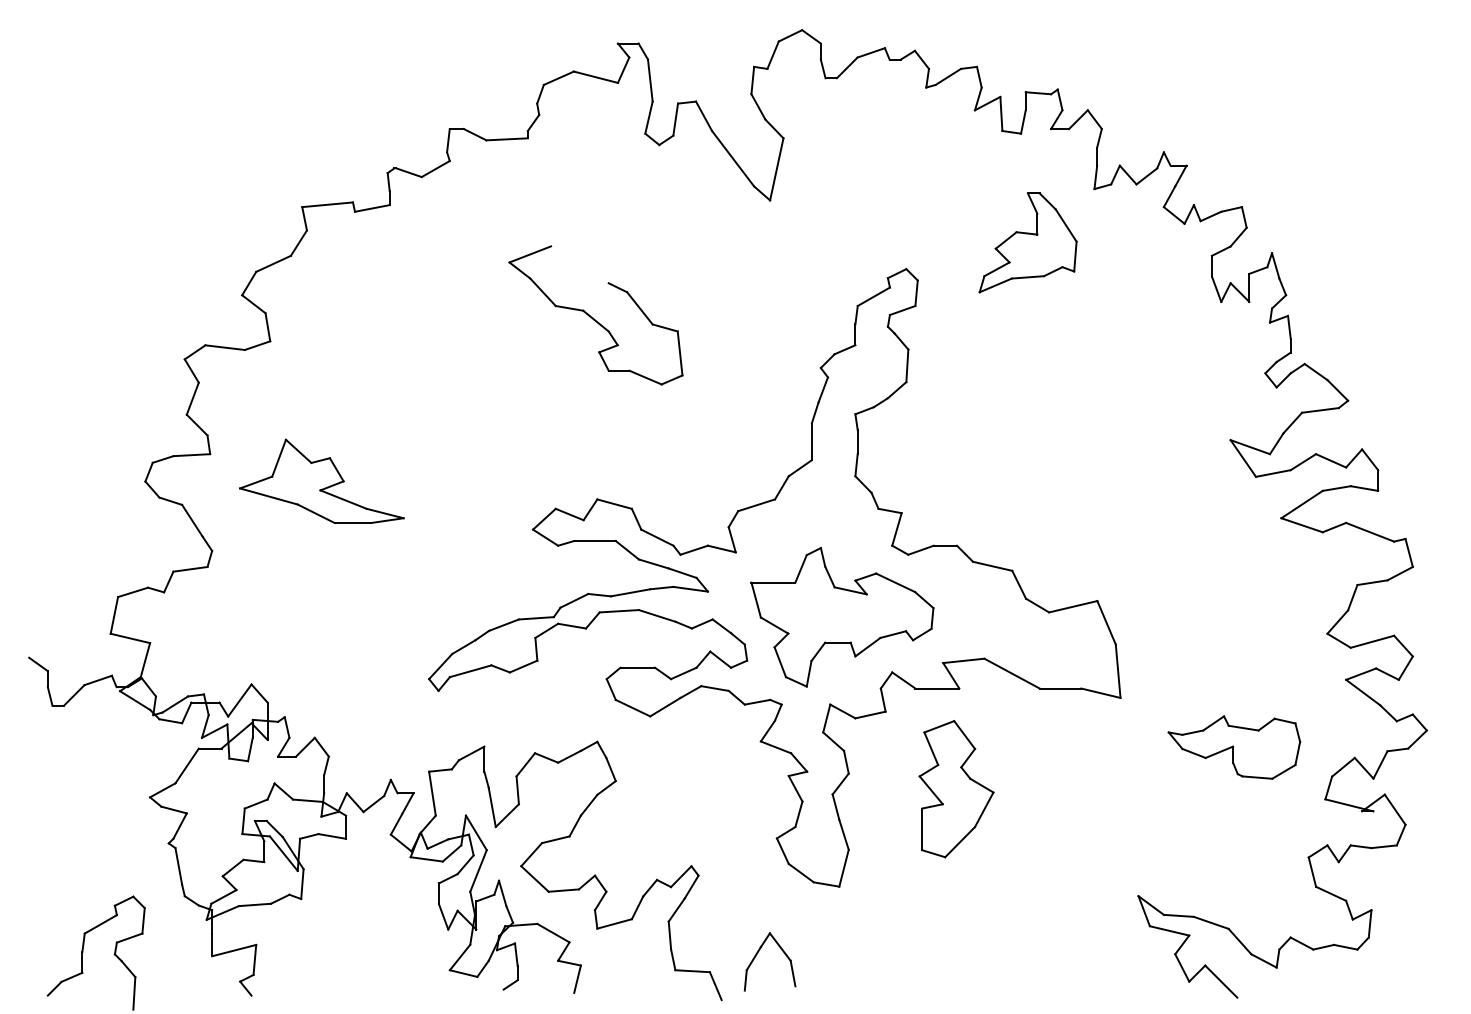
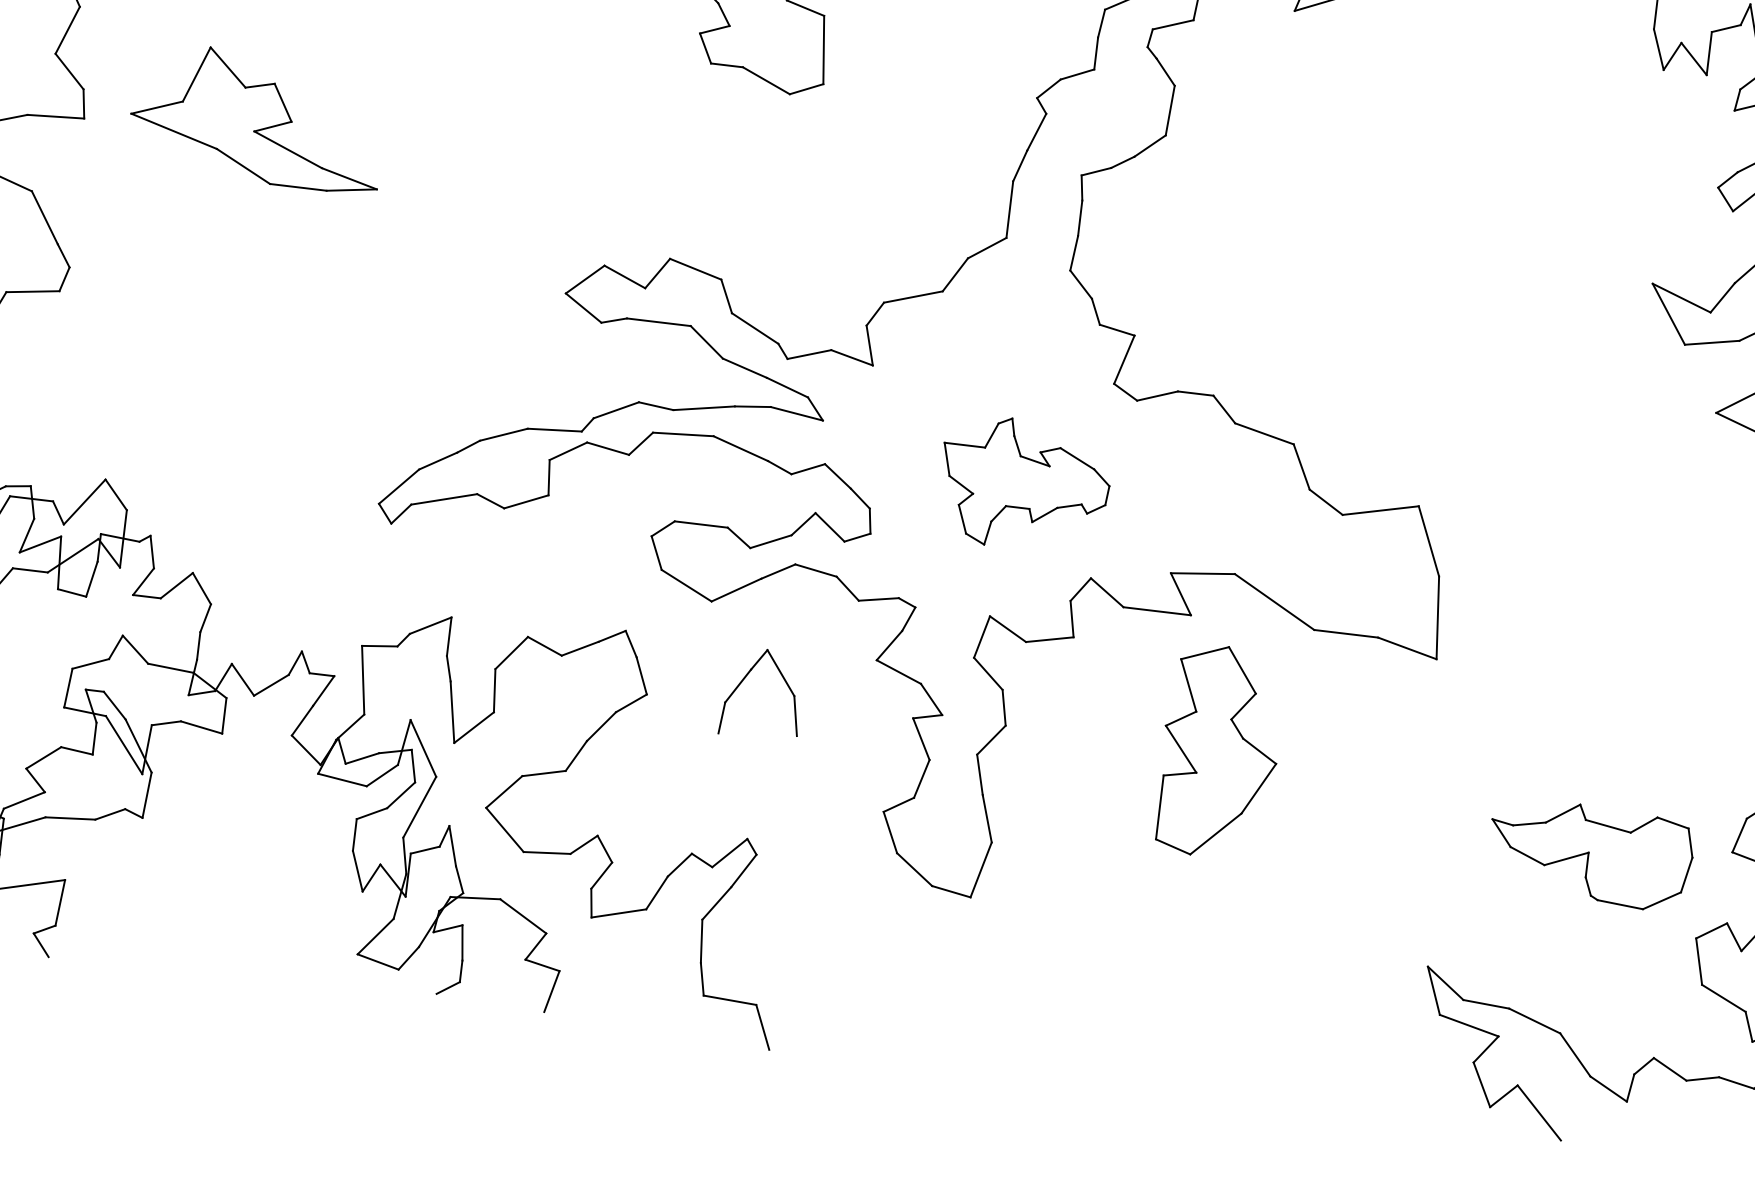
part: (321, 480) -> (257, 116), moved
part: (842, 617) -> (1024, 484), size x0.6
part: (1234, 747) -> (1590, 854), moved
part: (956, 789) -> (1219, 752), moved
part: (758, 953) -> (746, 678), moved

